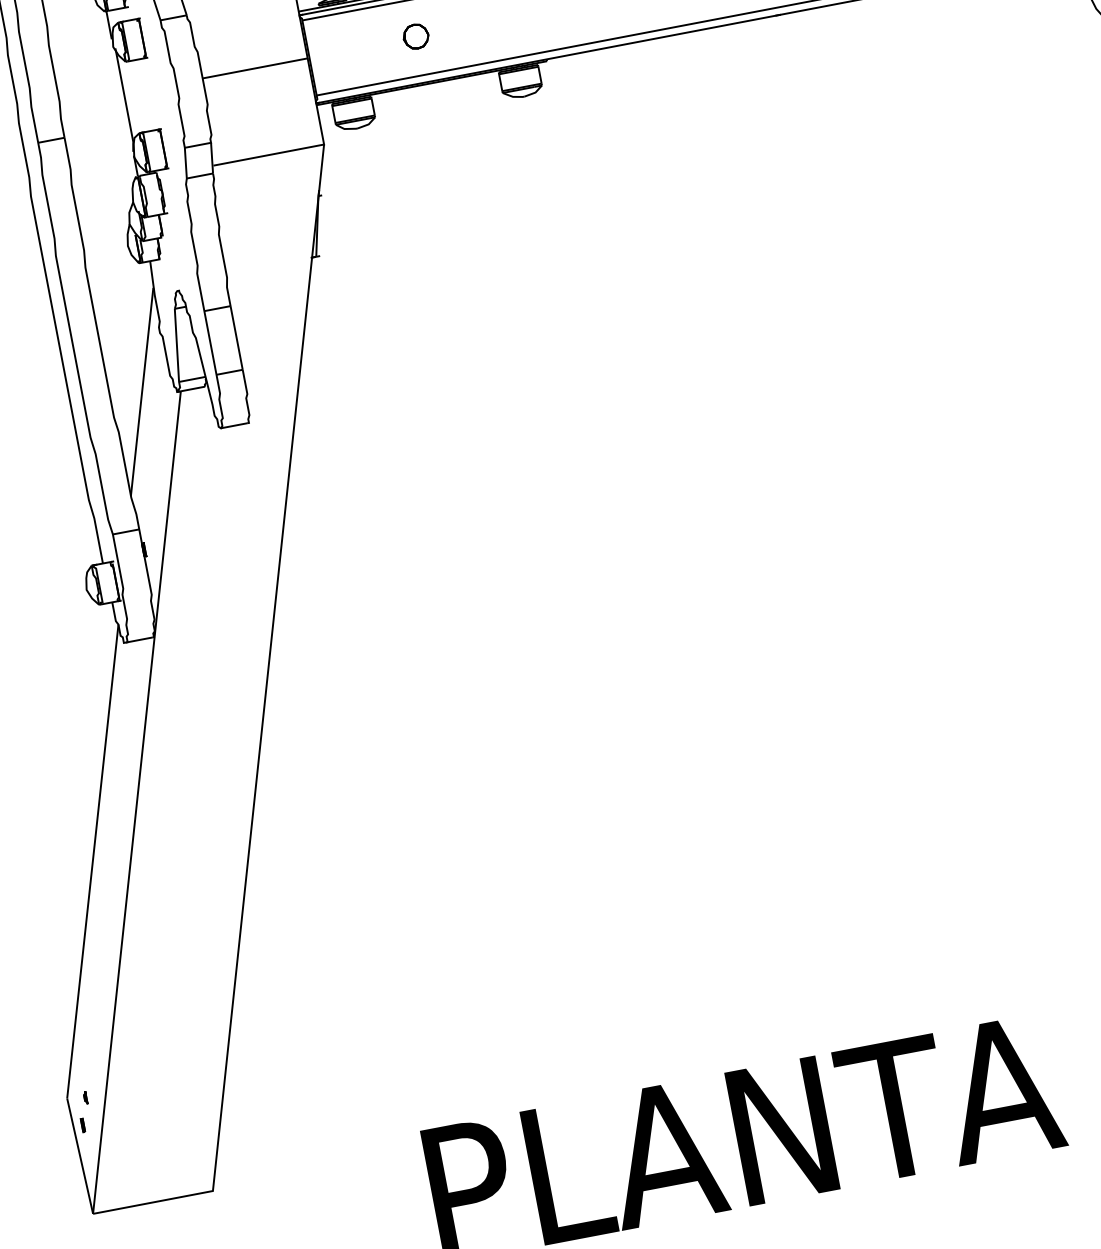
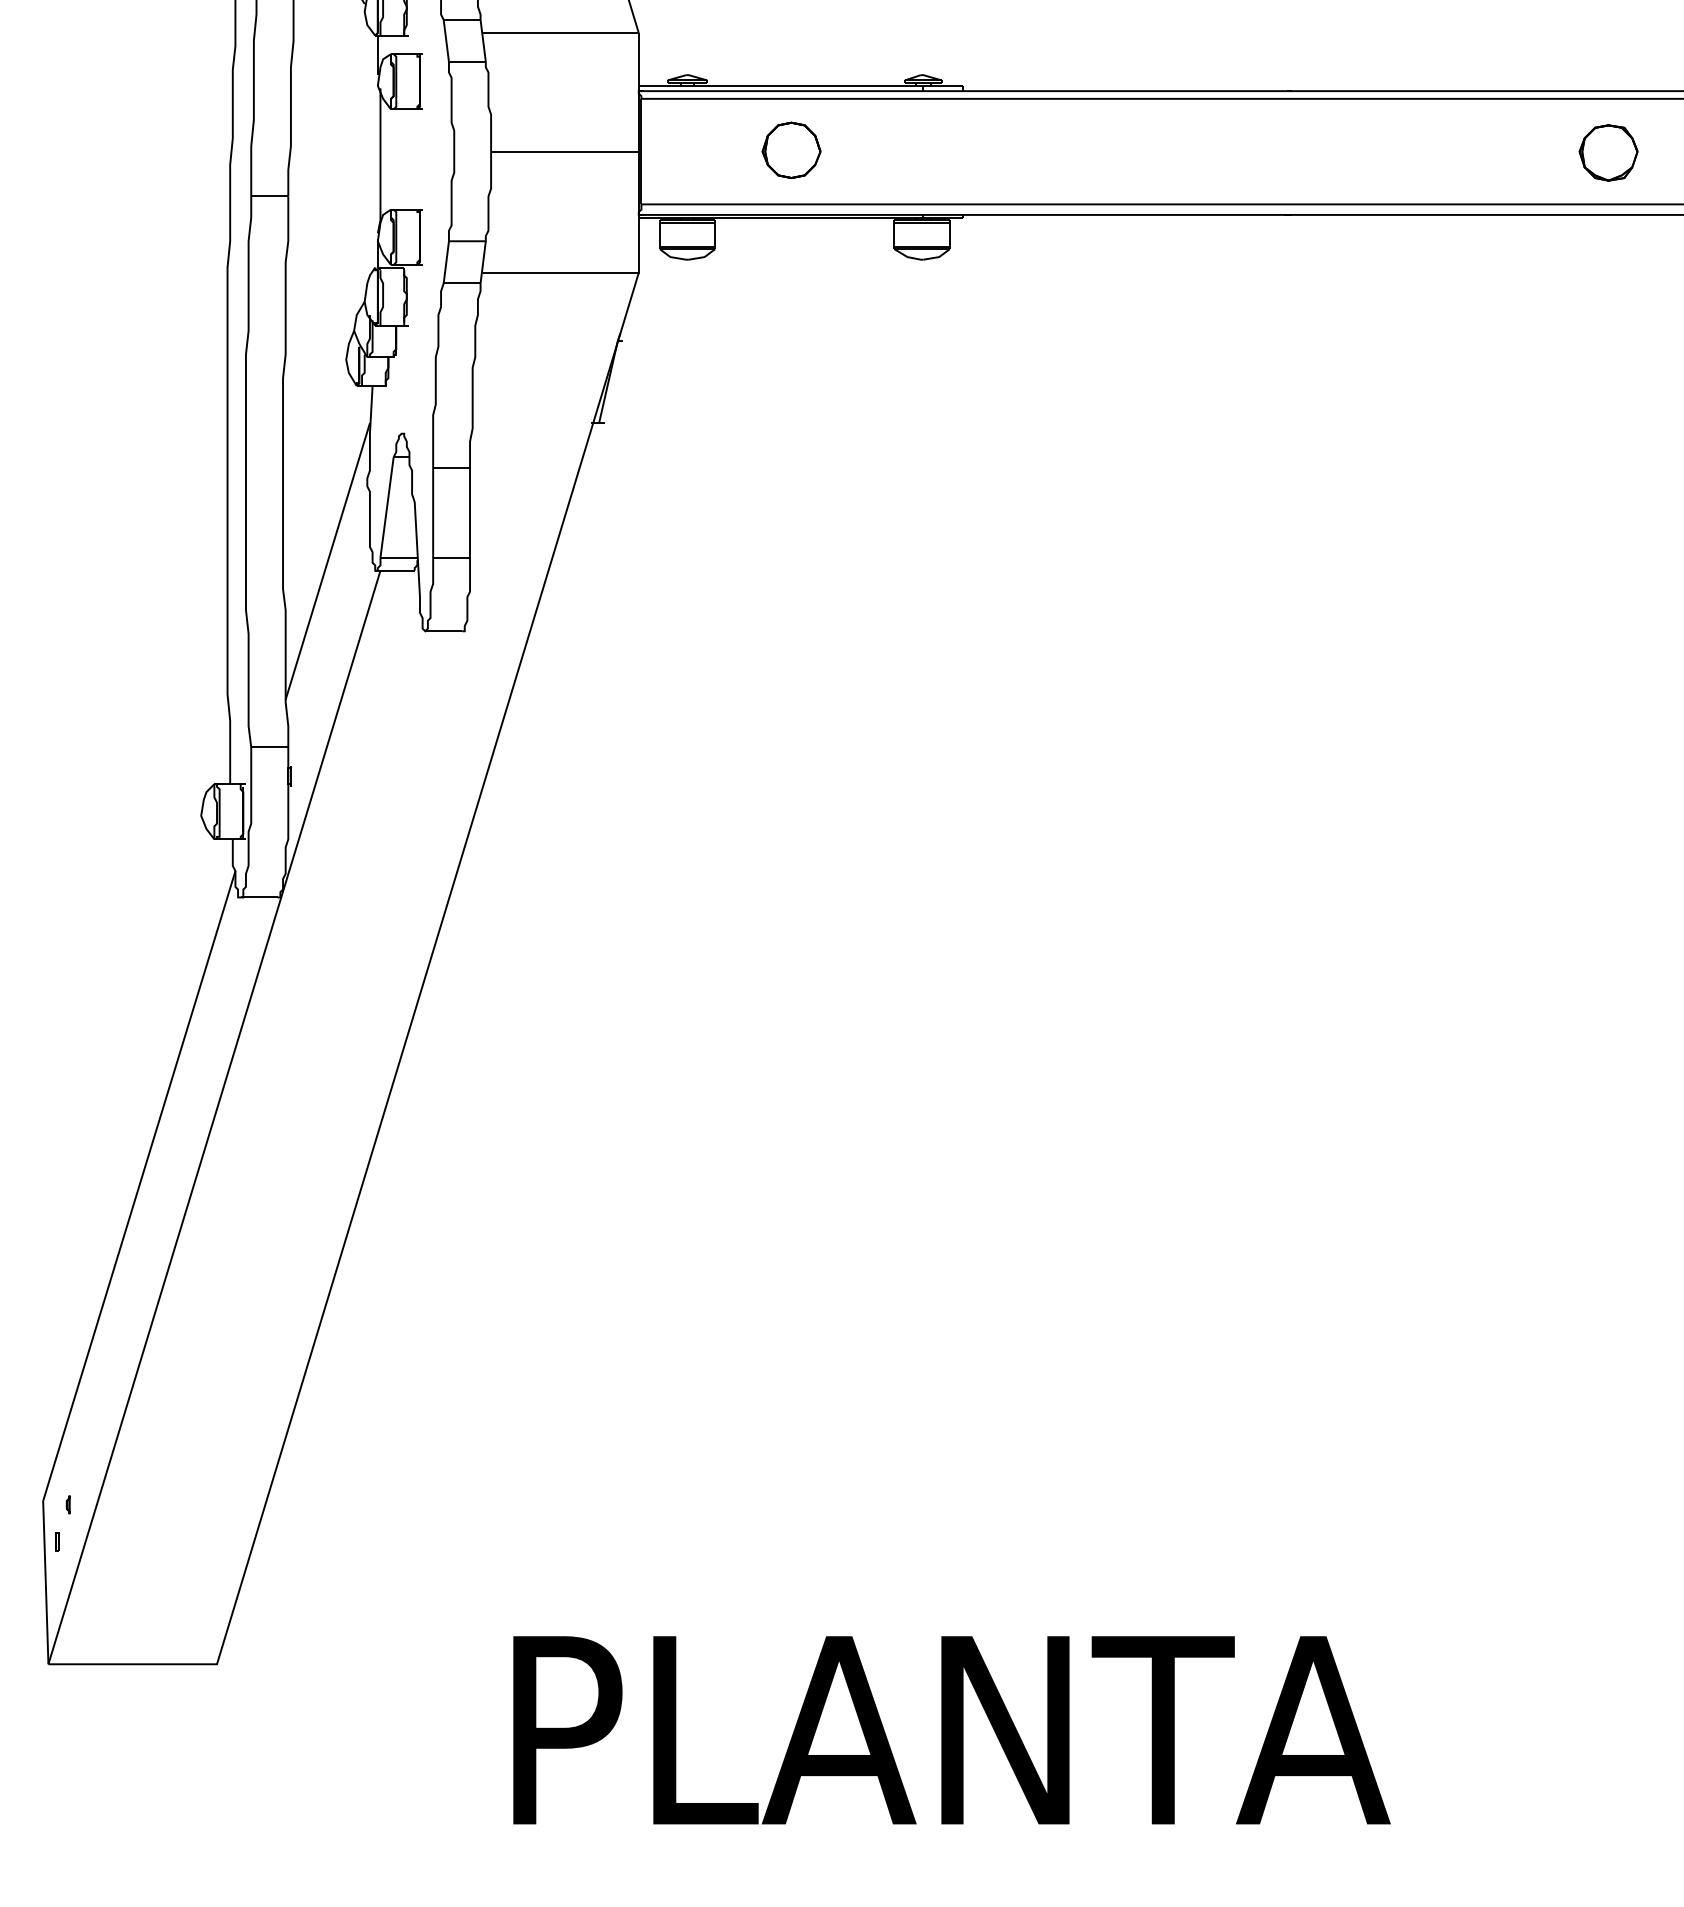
part: (415, 36) -> (791, 149), size x1.67

